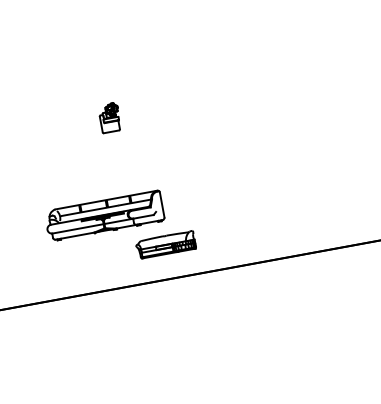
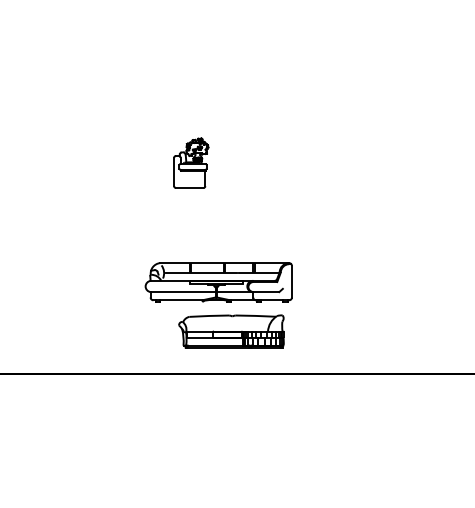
part: (109, 117) -> (191, 162), size x1.43
part: (104, 216) -> (218, 282), moved
part: (165, 244) -> (231, 331), size x1.43

